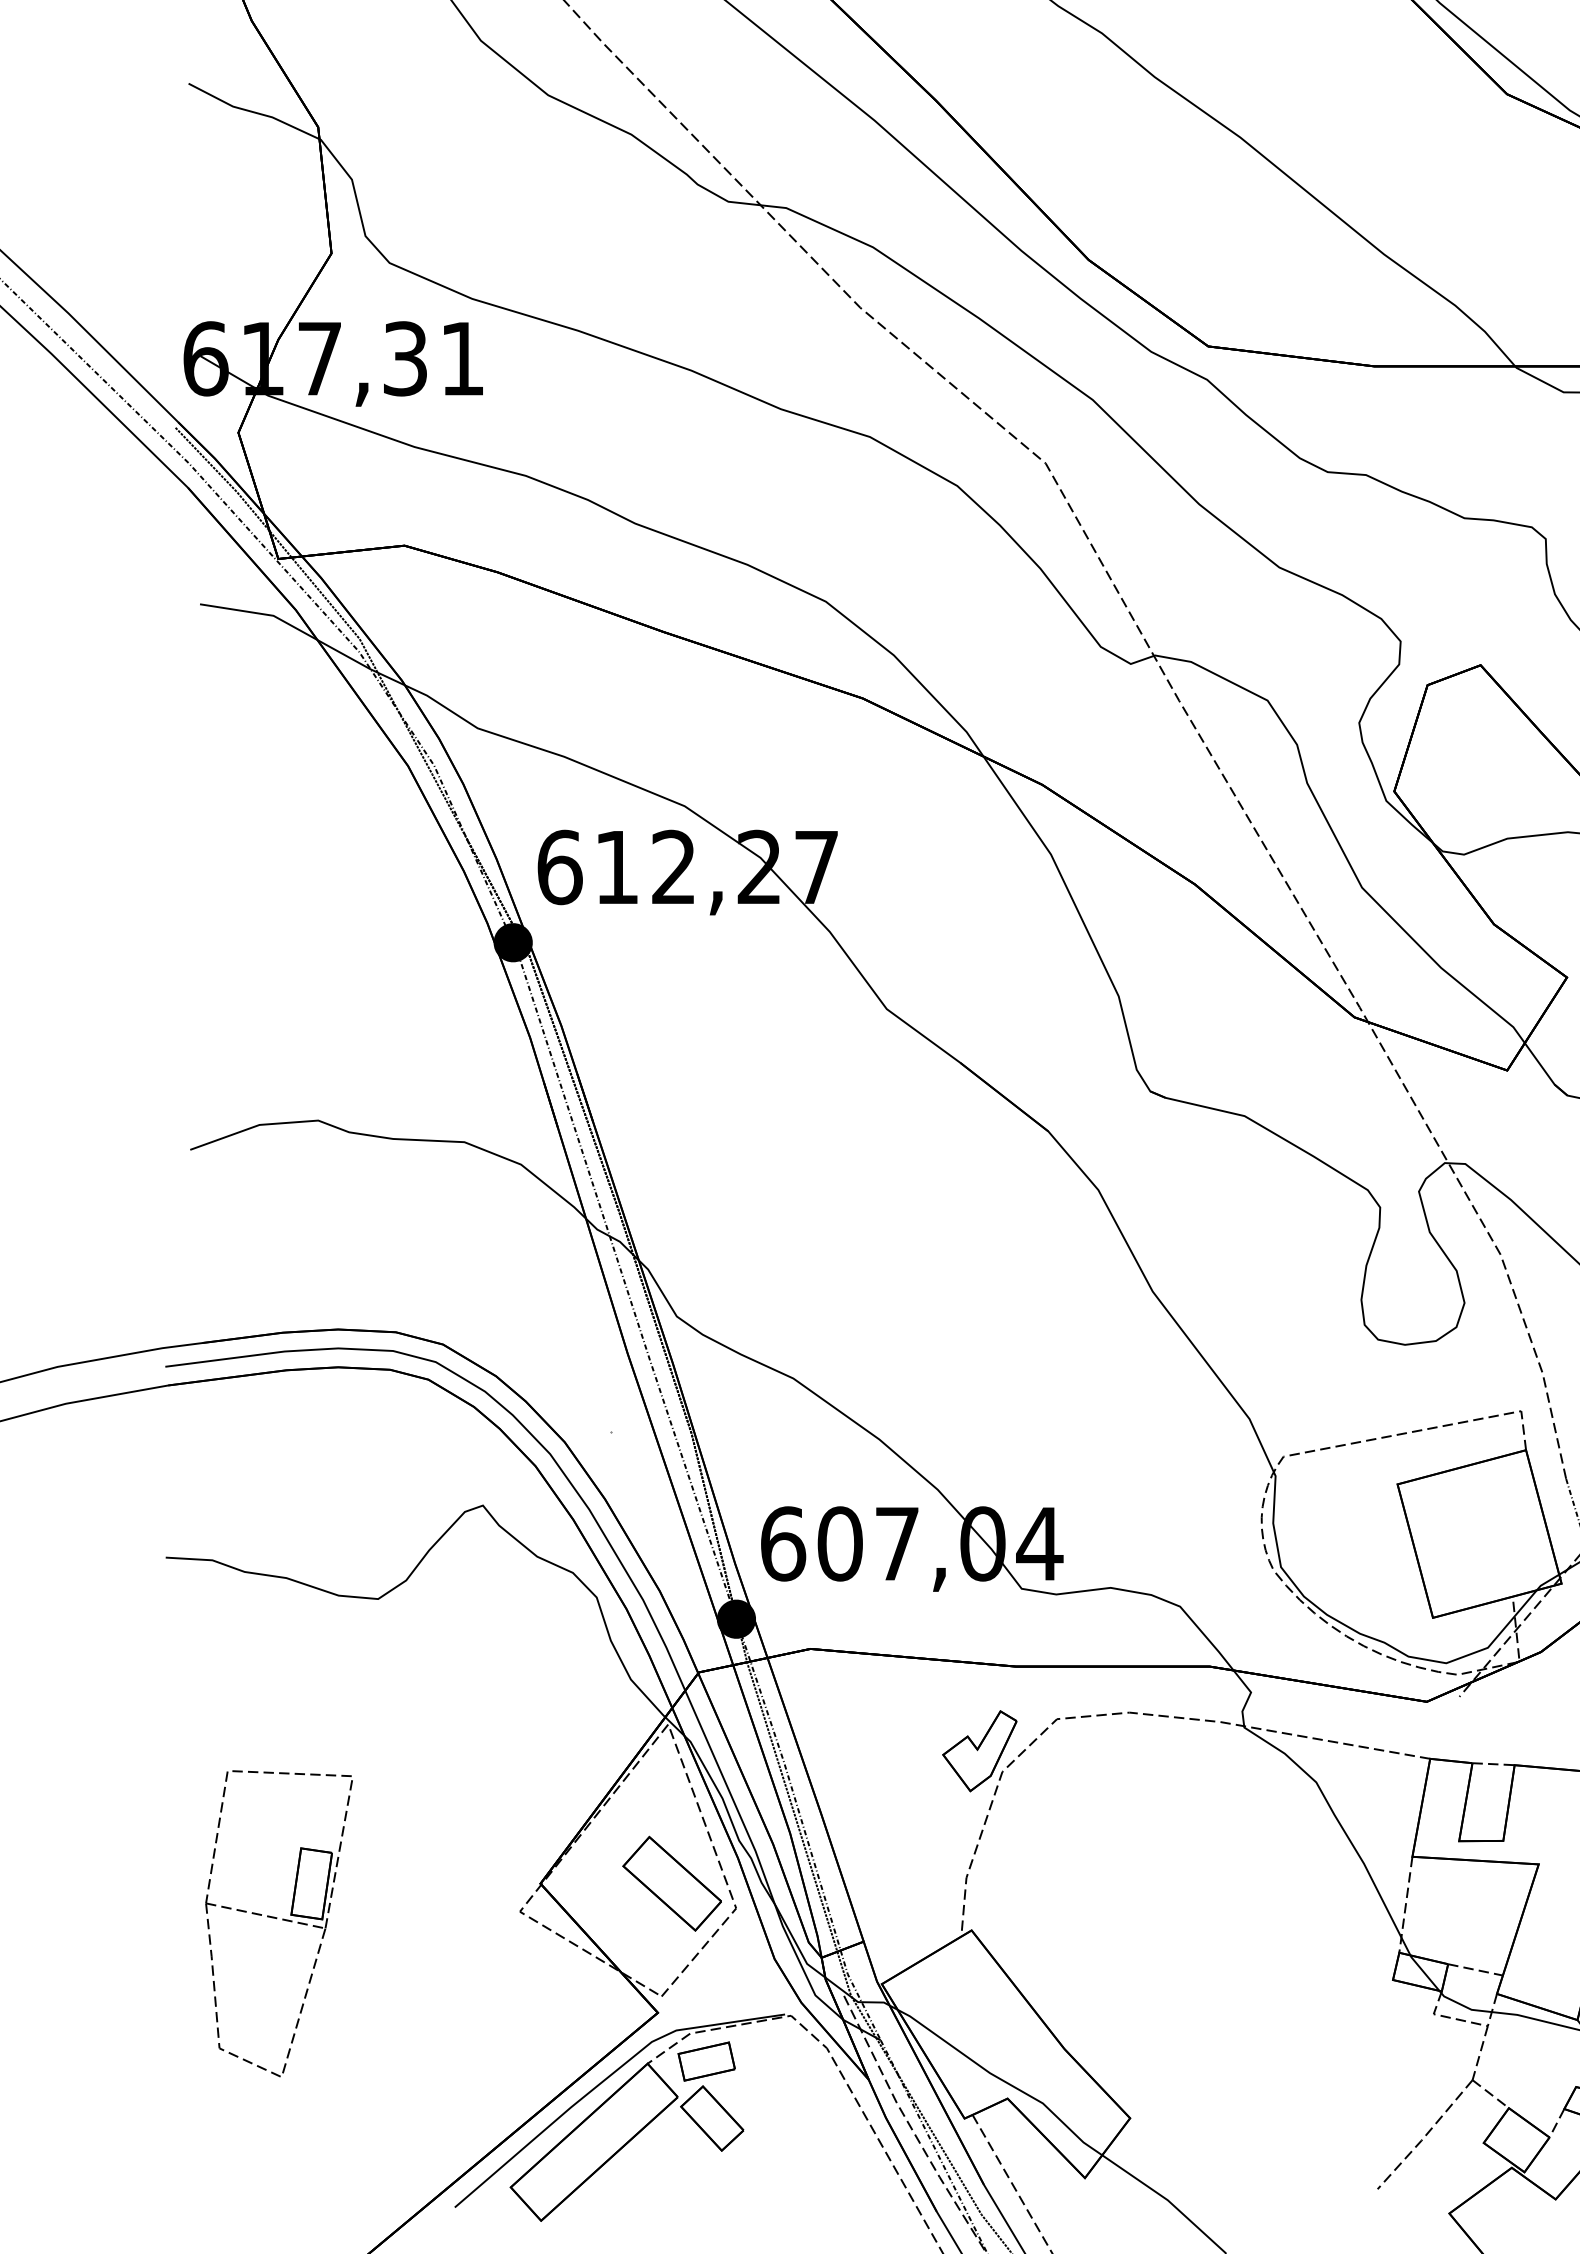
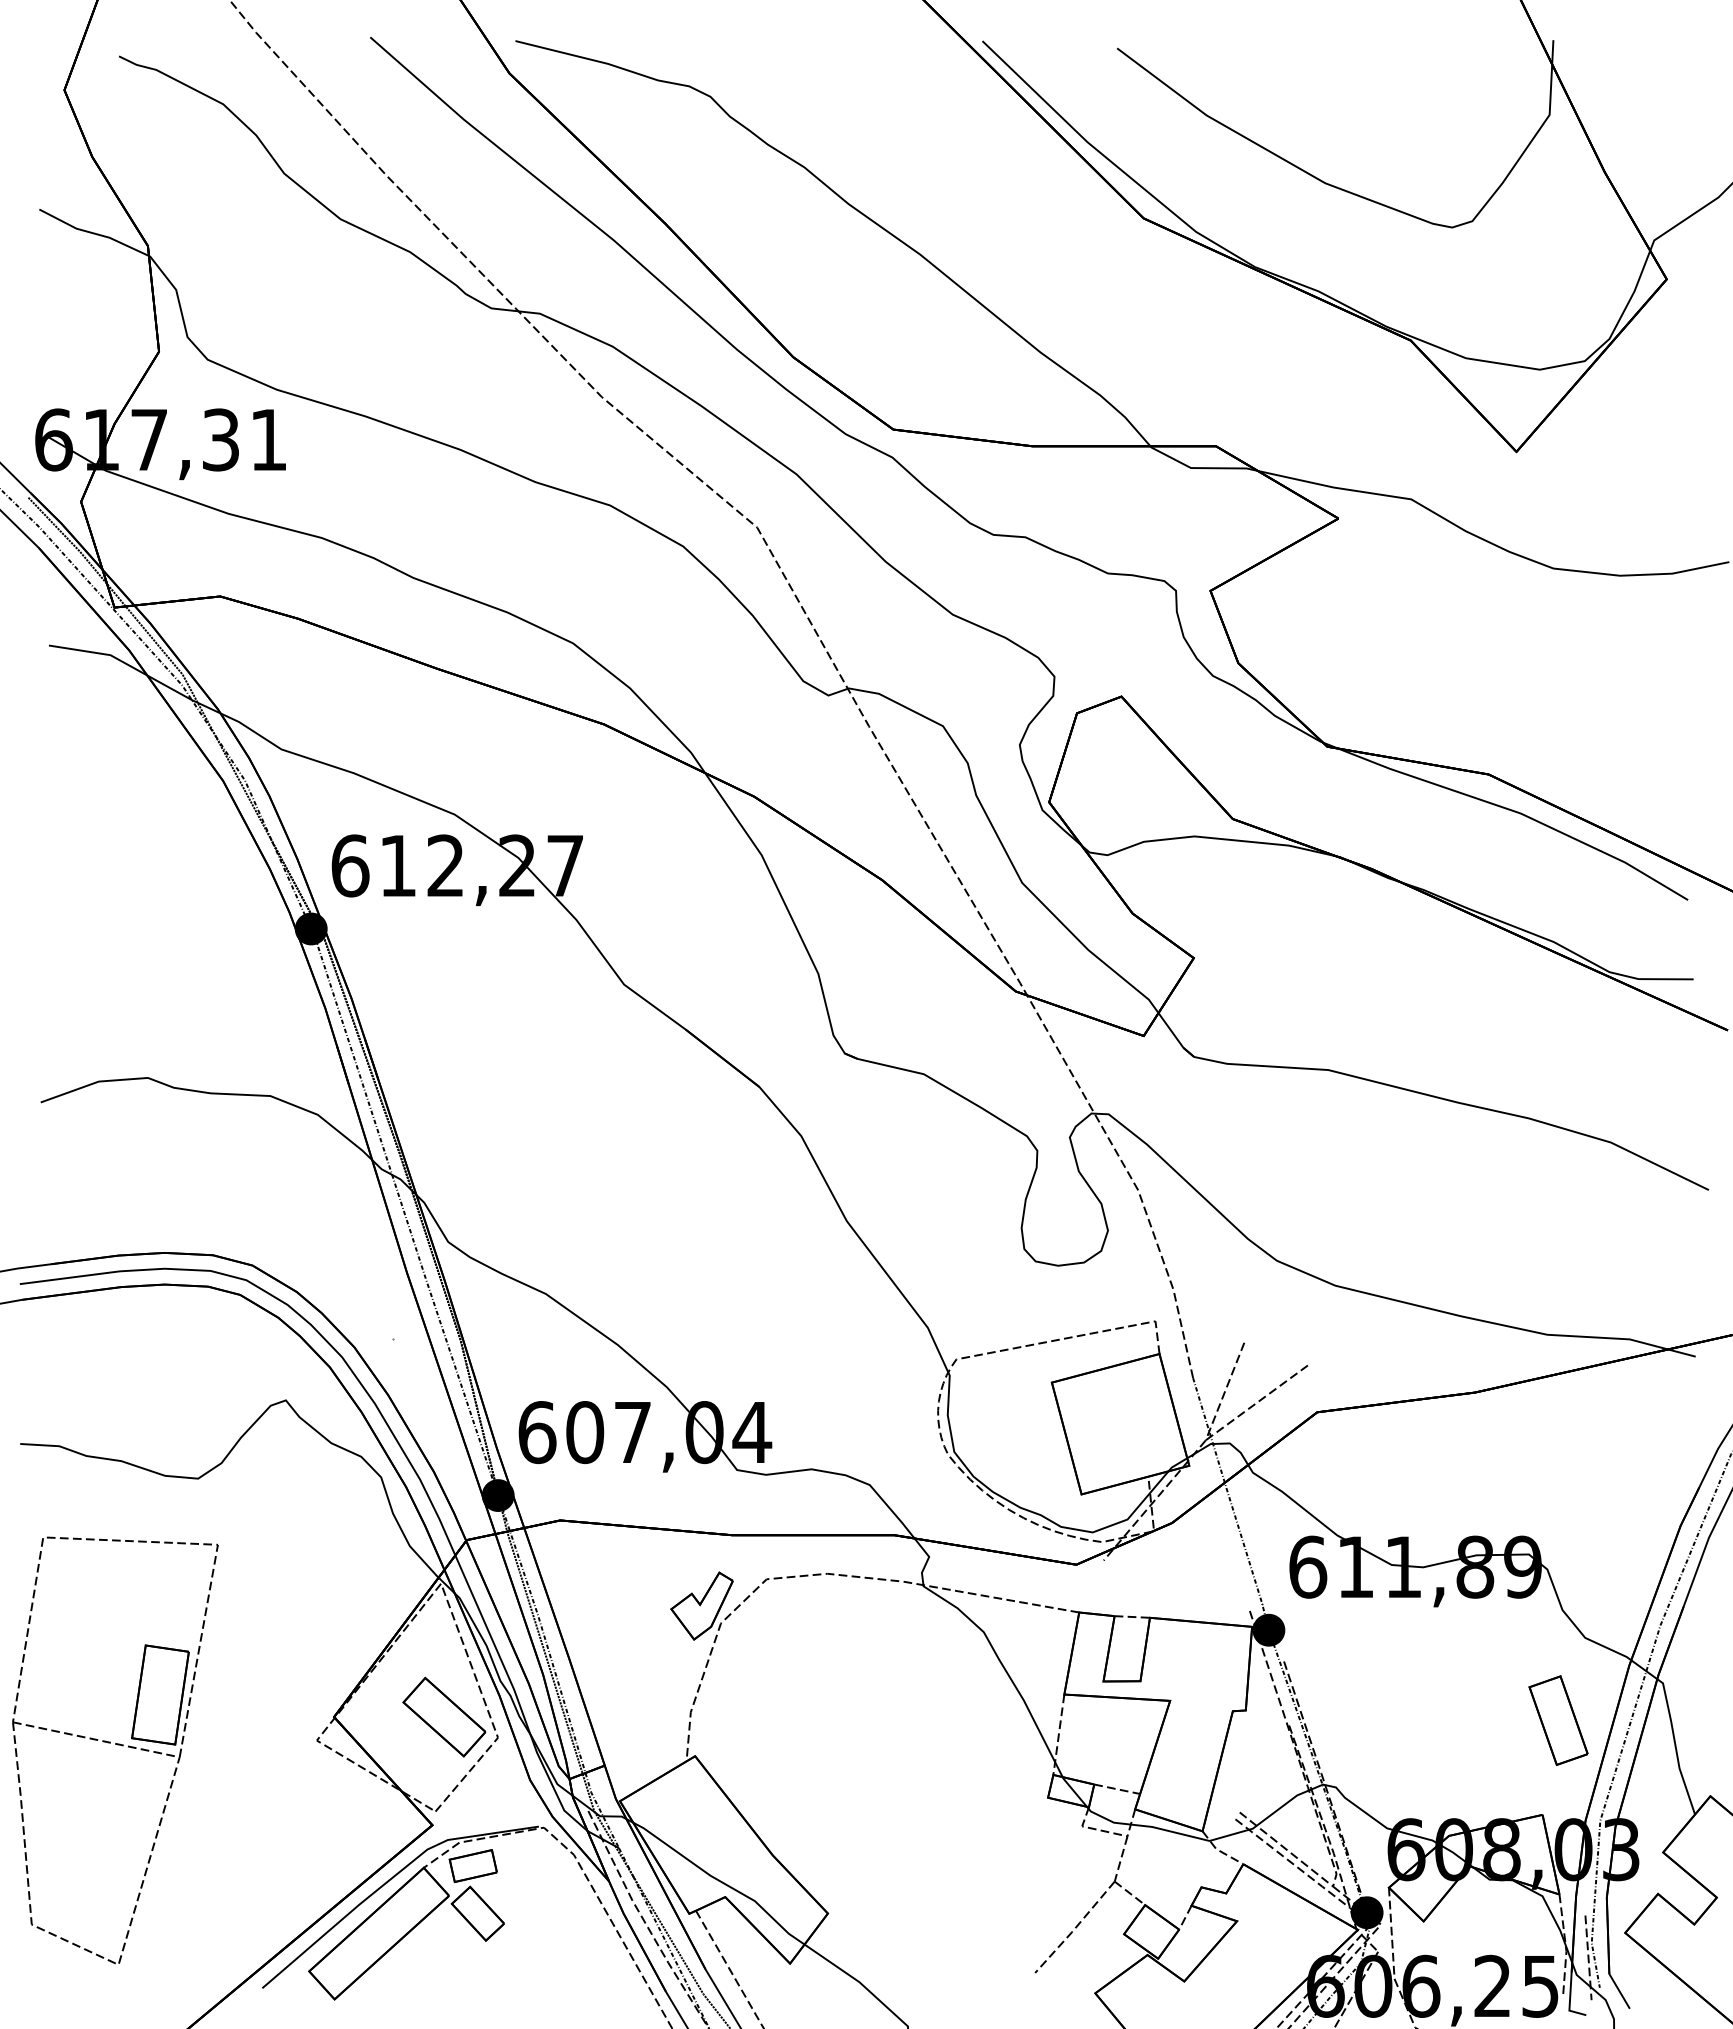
part: (279, 1923) -> (115, 1750), size x1.67

